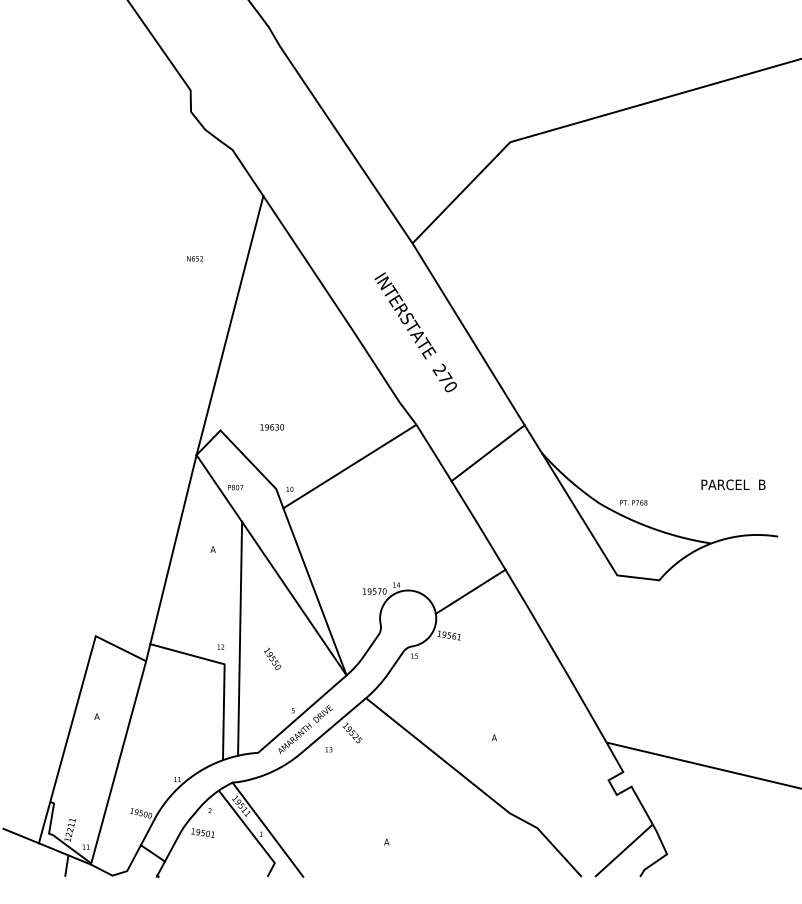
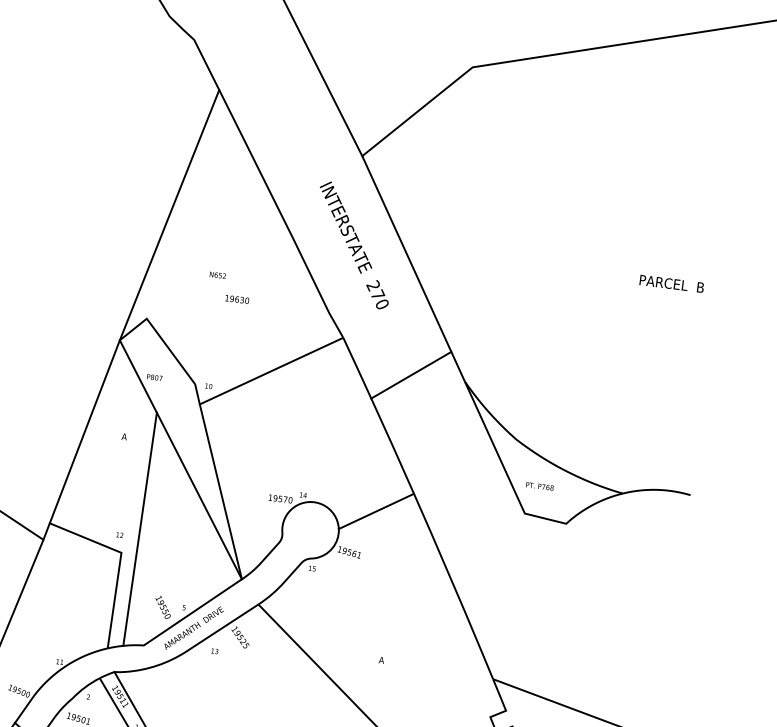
text: (195, 258) -> (218, 275), moved
text: (271, 427) -> (236, 299), moved
text: (733, 484) -> (671, 283), moved
text: (633, 502) -> (539, 486), moved
text: (272, 658) -> (163, 606), moved

